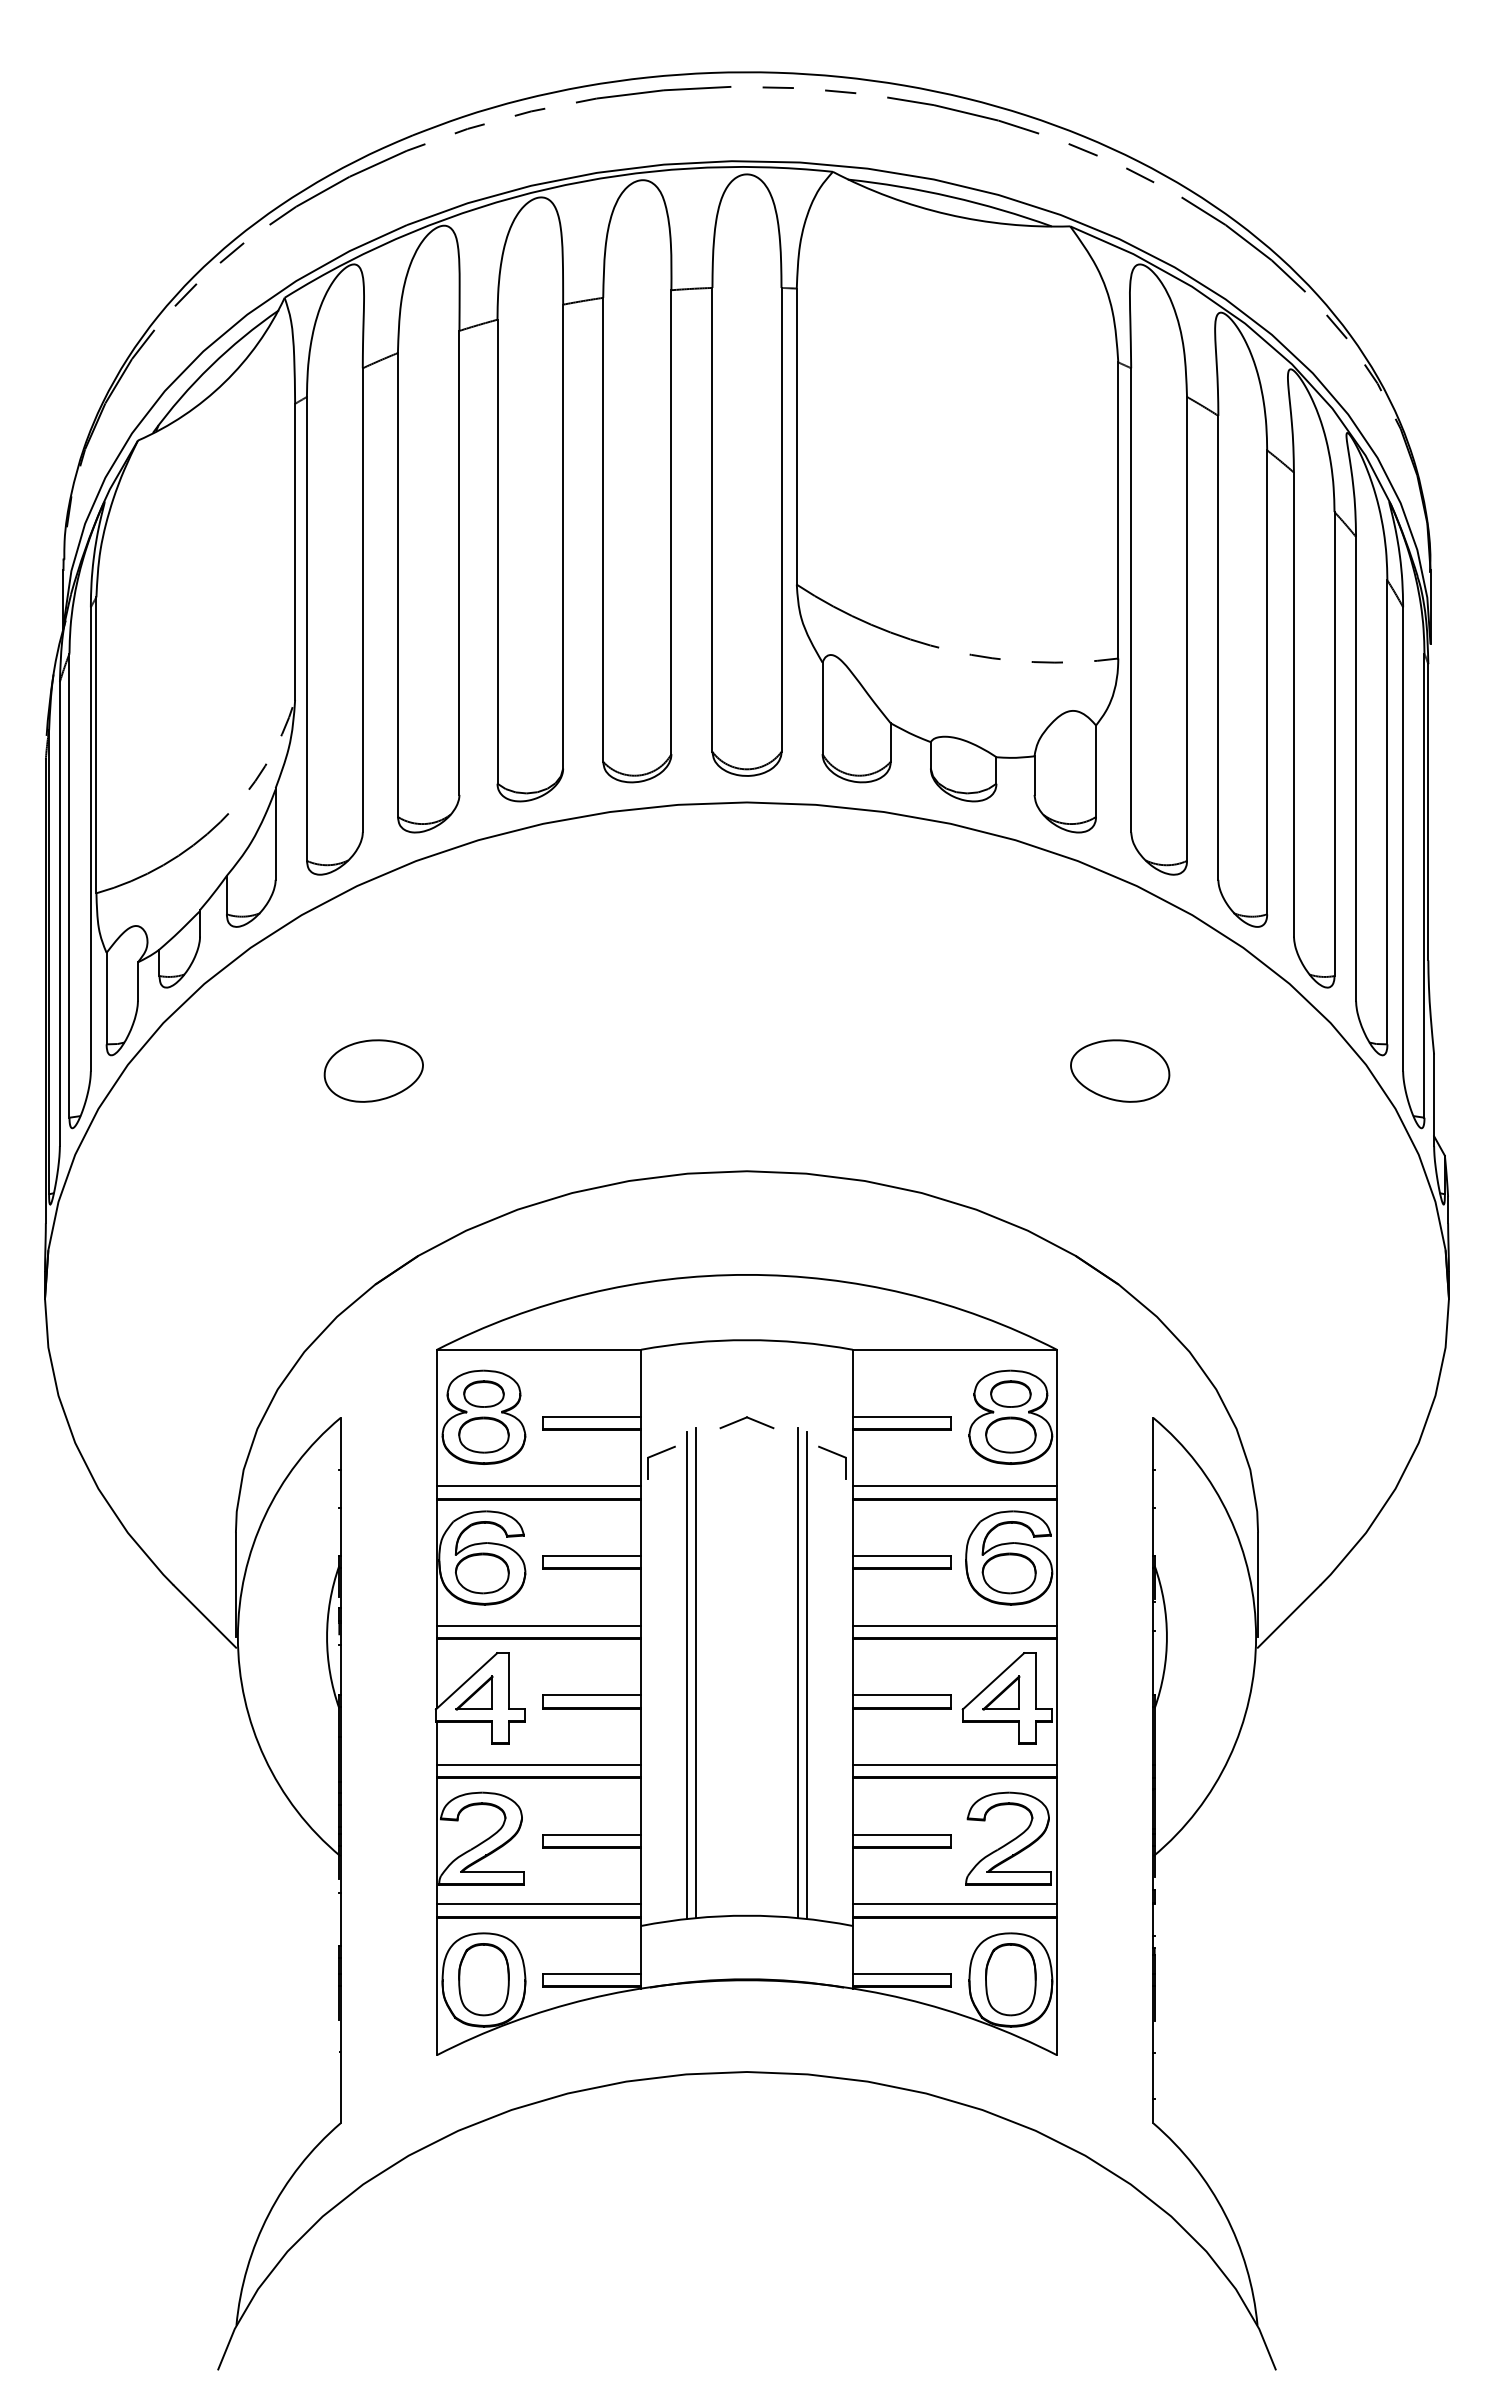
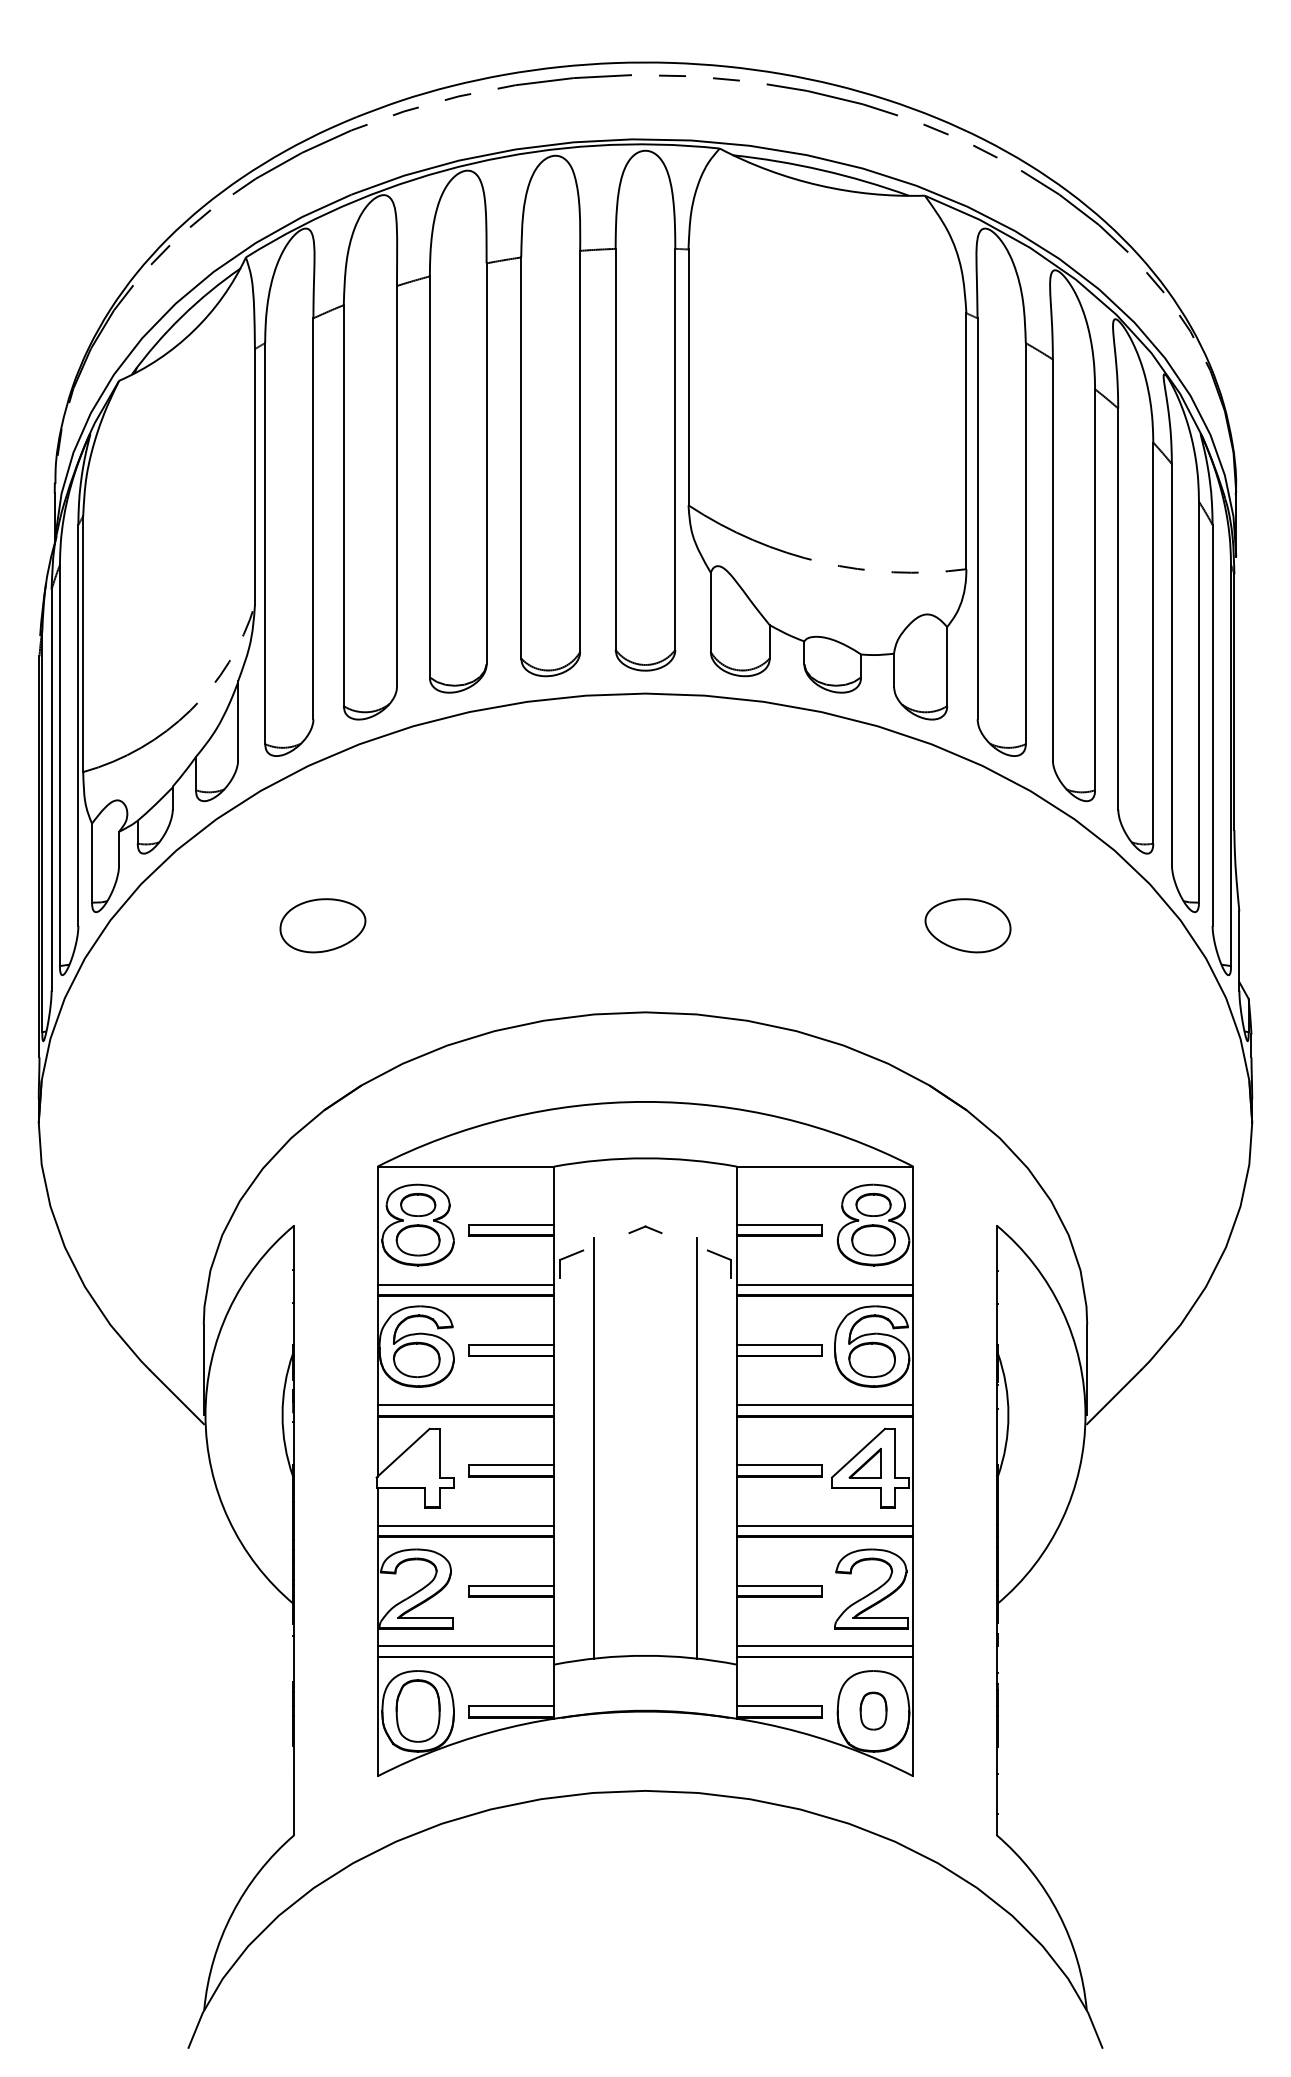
part: (746, 1422) -> (645, 1229), size x0.7
line: (696, 1673) -> (601, 1446), removed
line: (797, 1673) -> (689, 1446), removed
part: (474, 1692) -> (409, 1462), removed
part: (1010, 1979) -> (873, 1710), size x0.6

